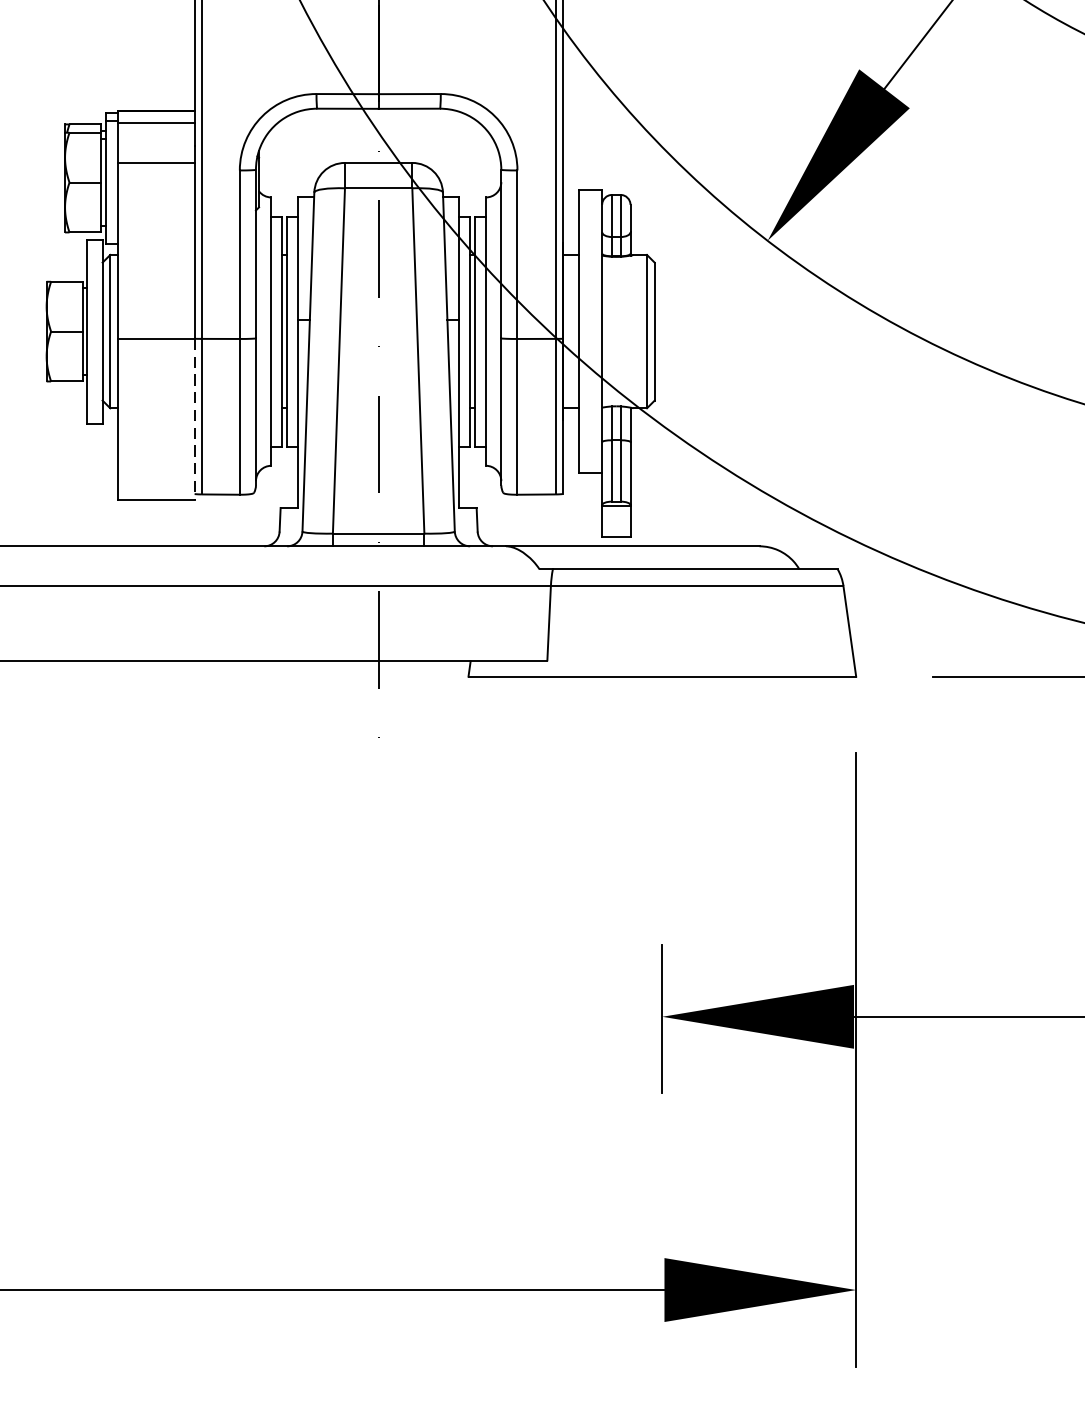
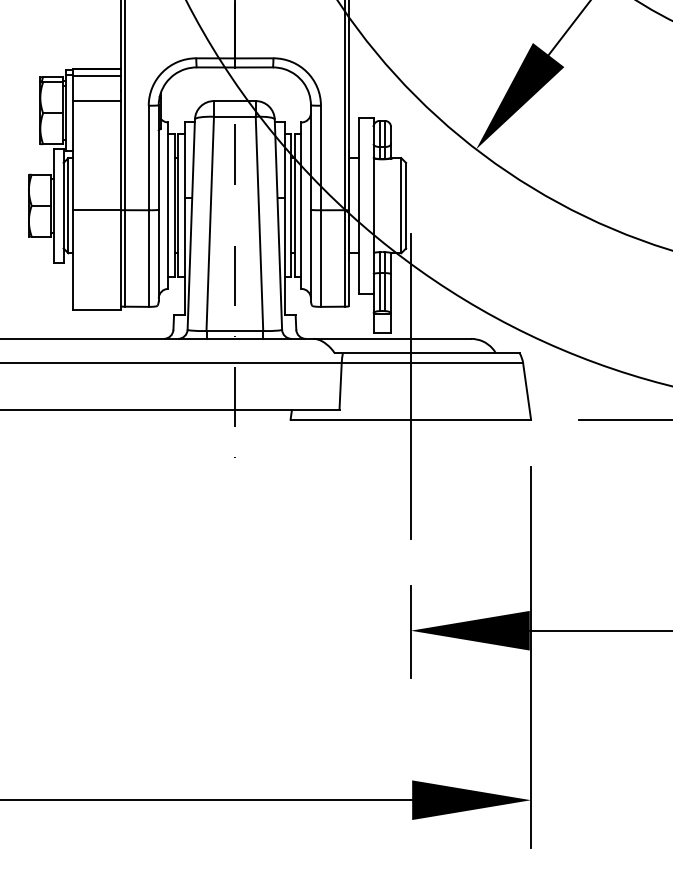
line: (194, 419) -> (120, 260), dashed -> solid
line: (661, 623) -> (410, 386), added

